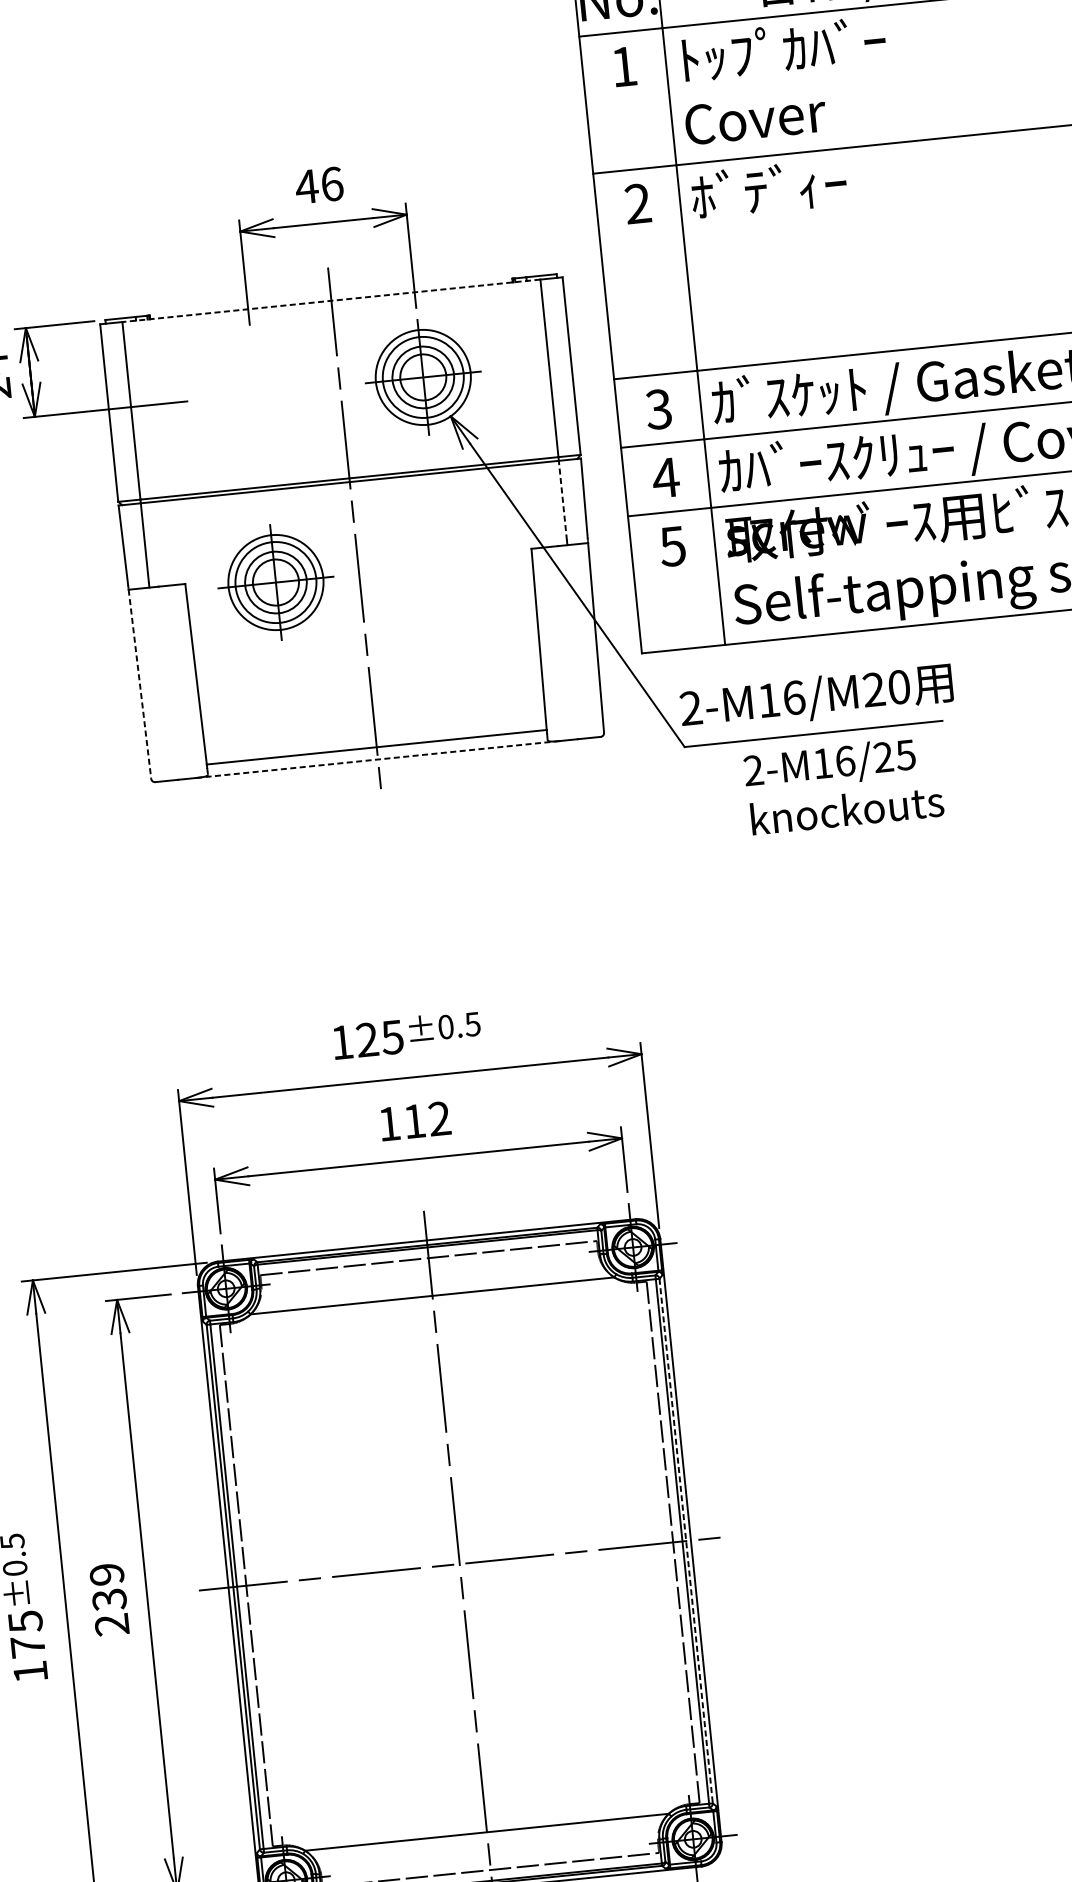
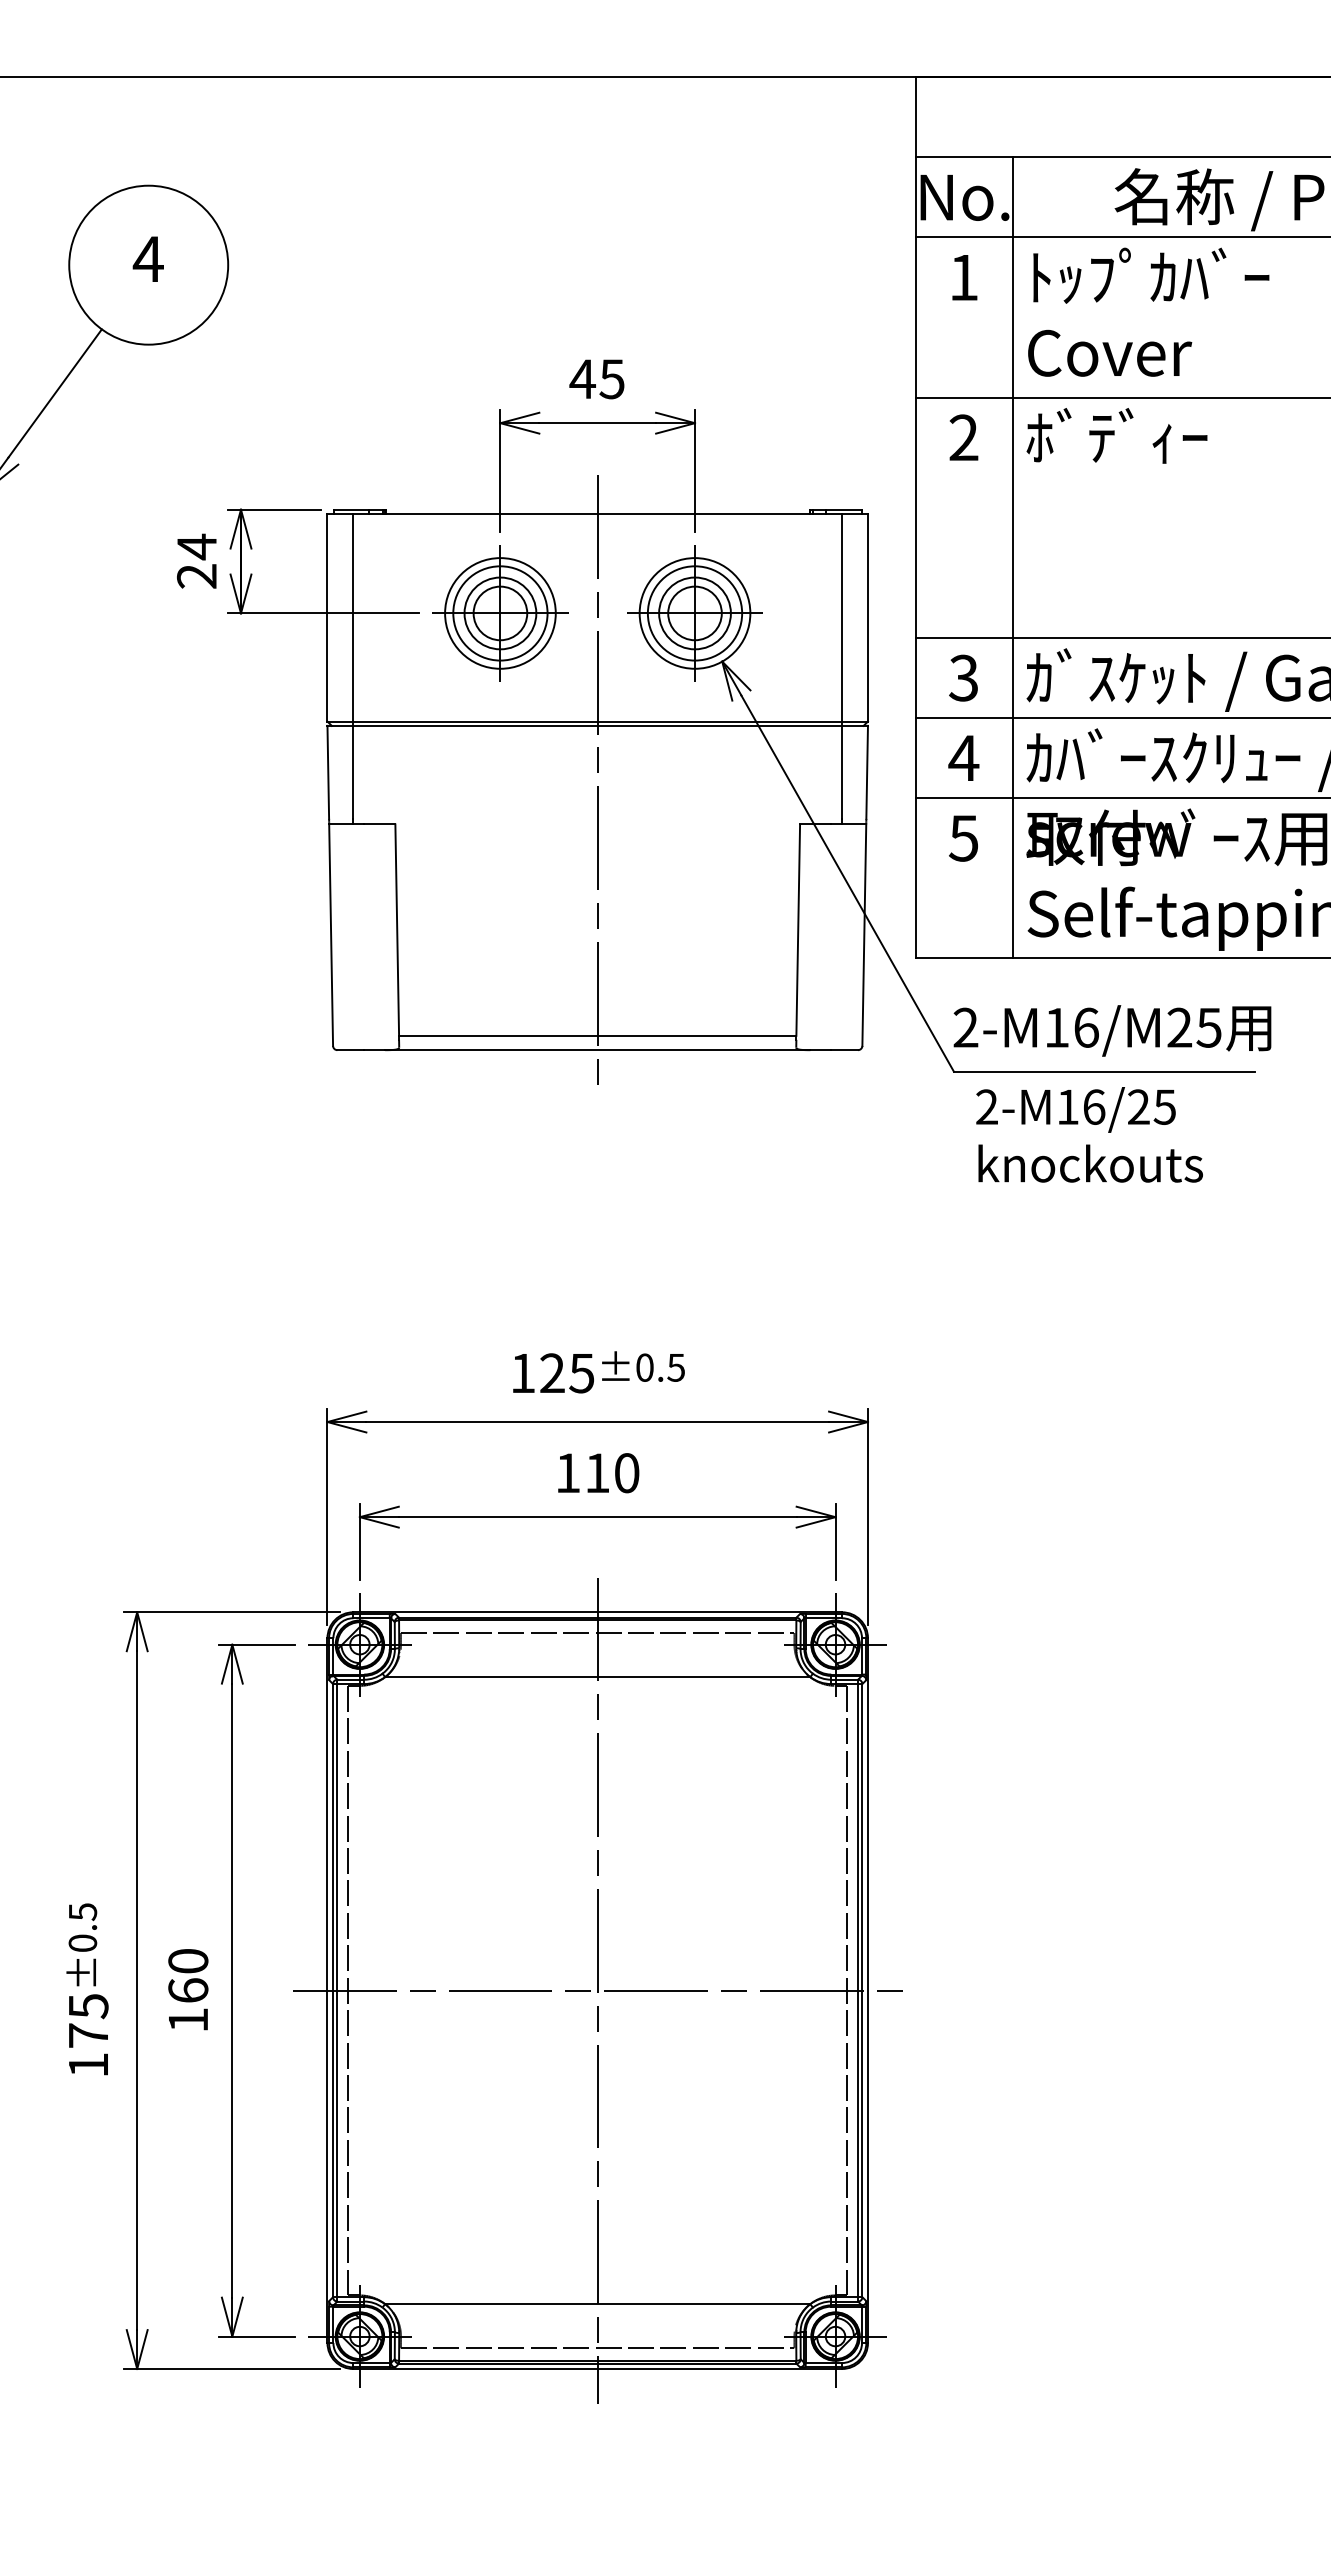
text: (331, 184) -> (611, 379), 46 -> 45
line: (331, 301) -> (597, 514), dashed -> solid
line: (563, 500) -> (842, 772), dashed -> solid
part: (276, 582) -> (500, 613), moved
line: (140, 684) -> (331, 935), dashed -> solid
text: (898, 687) -> (1208, 1027), 2-M16/M20 -> 2-M16/M25
line: (377, 759) -> (597, 1050), dashed -> solid
text: (843, 785) -> (1089, 1134), moved
text: (439, 1119) -> (626, 1473), 112 -> 110
line: (686, 1540) -> (862, 1990), dashed -> solid
text: (109, 1599) -> (188, 1990), 239 -> 160

